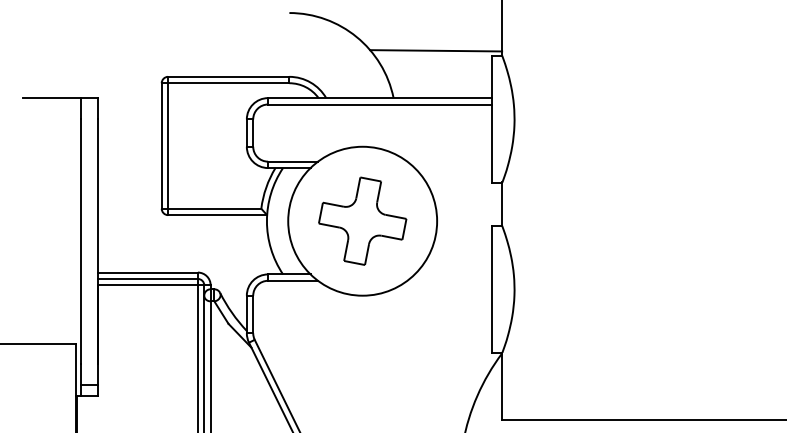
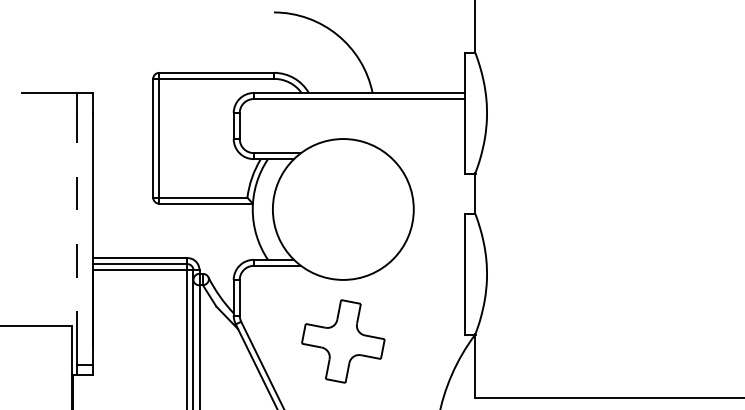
line: (435, 50) -> (412, 47), removed
part: (362, 221) -> (343, 341), moved
line: (80, 241) -> (76, 228), solid -> dashed

